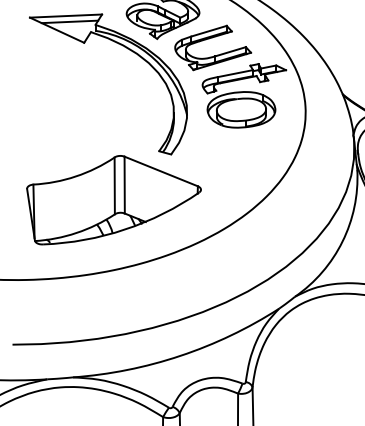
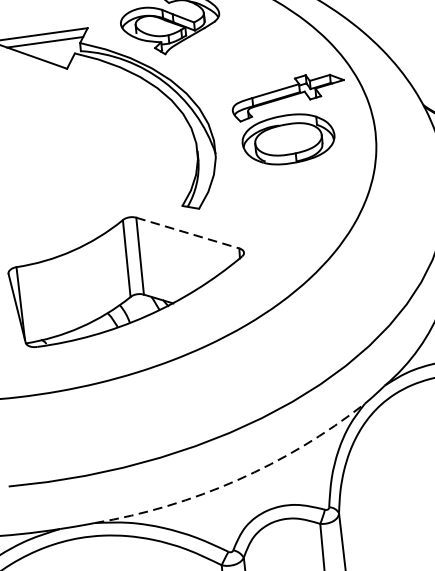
part: (213, 55) -> (243, 69), removed
line: (161, 171) -> (188, 233), solid -> dashed
arc: (180, 355) -> (237, 479), solid -> dashed

